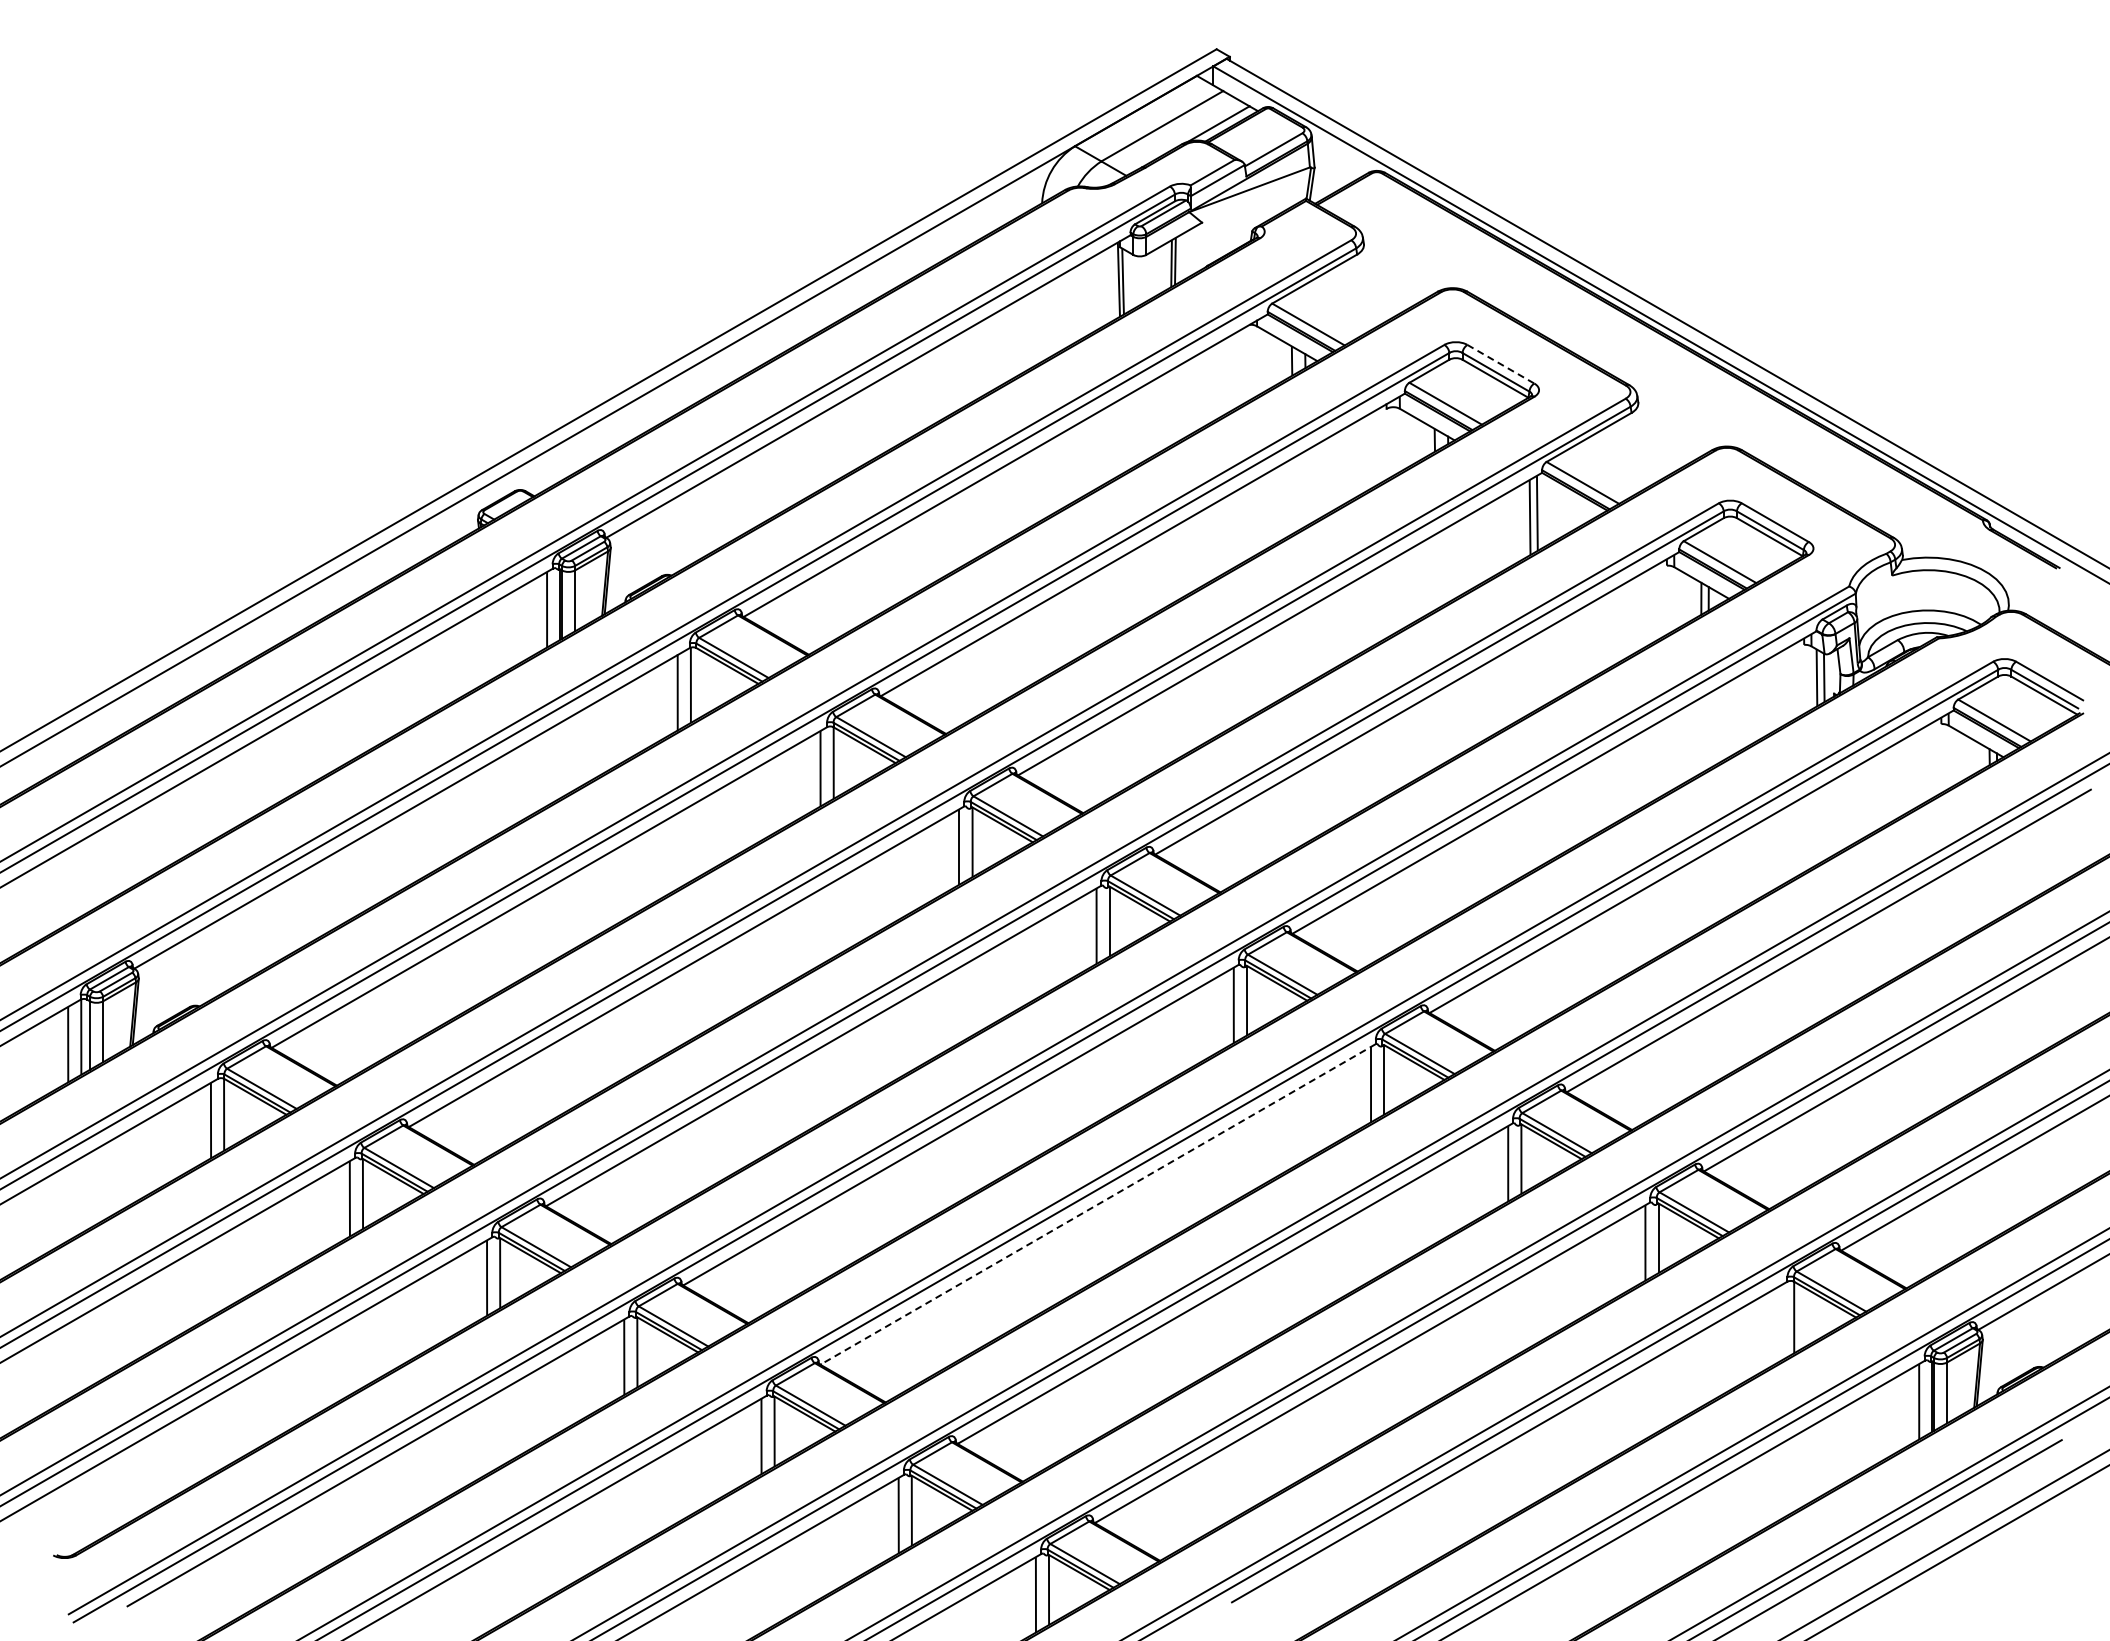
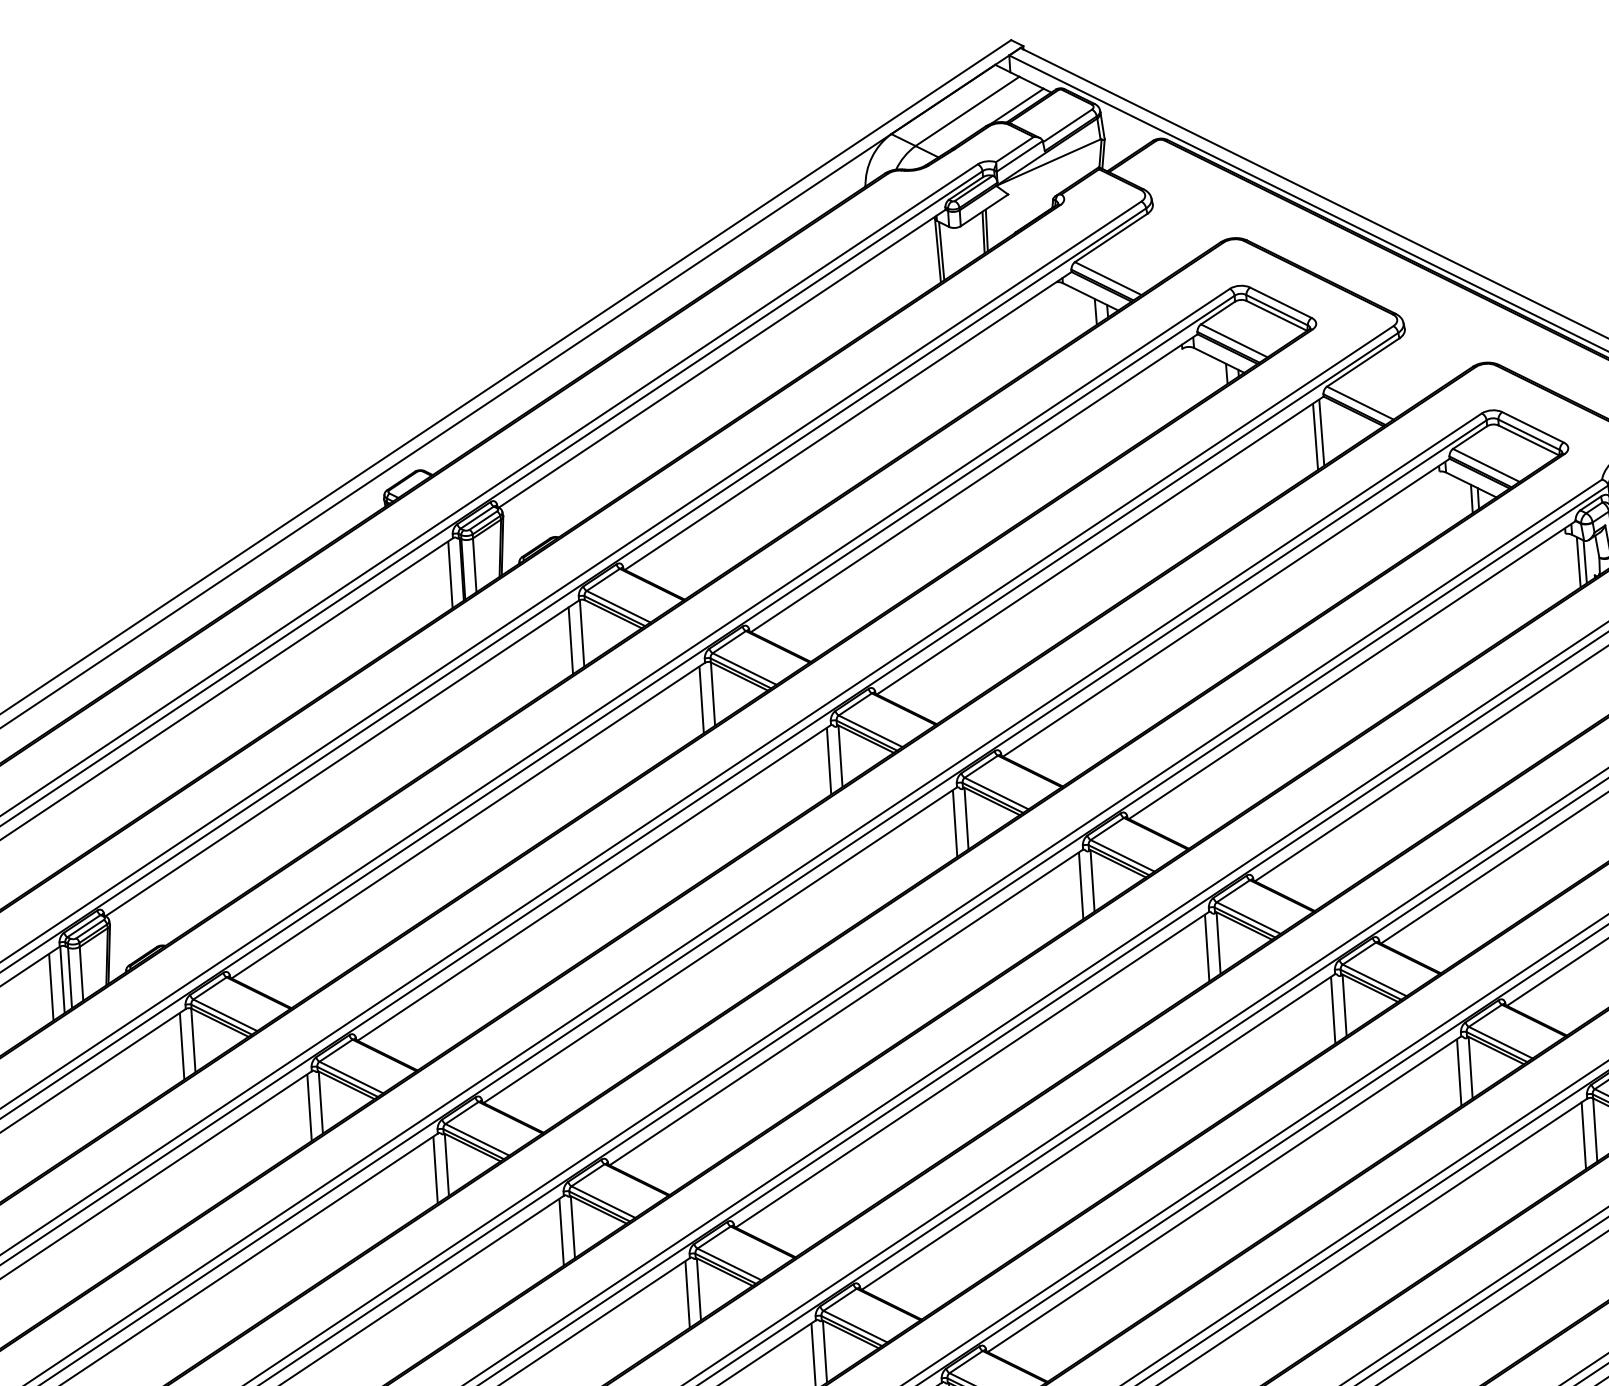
line: (1500, 364) -> (1280, 303), dashed -> solid
line: (1098, 1204) -> (972, 1069), dashed -> solid
line: (1780, 1322) -> (1583, 1135), added

